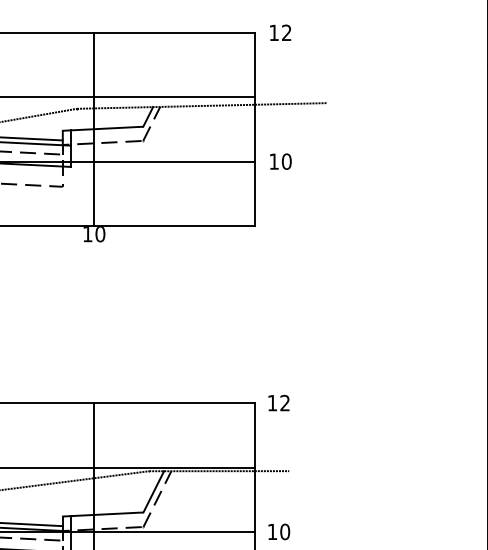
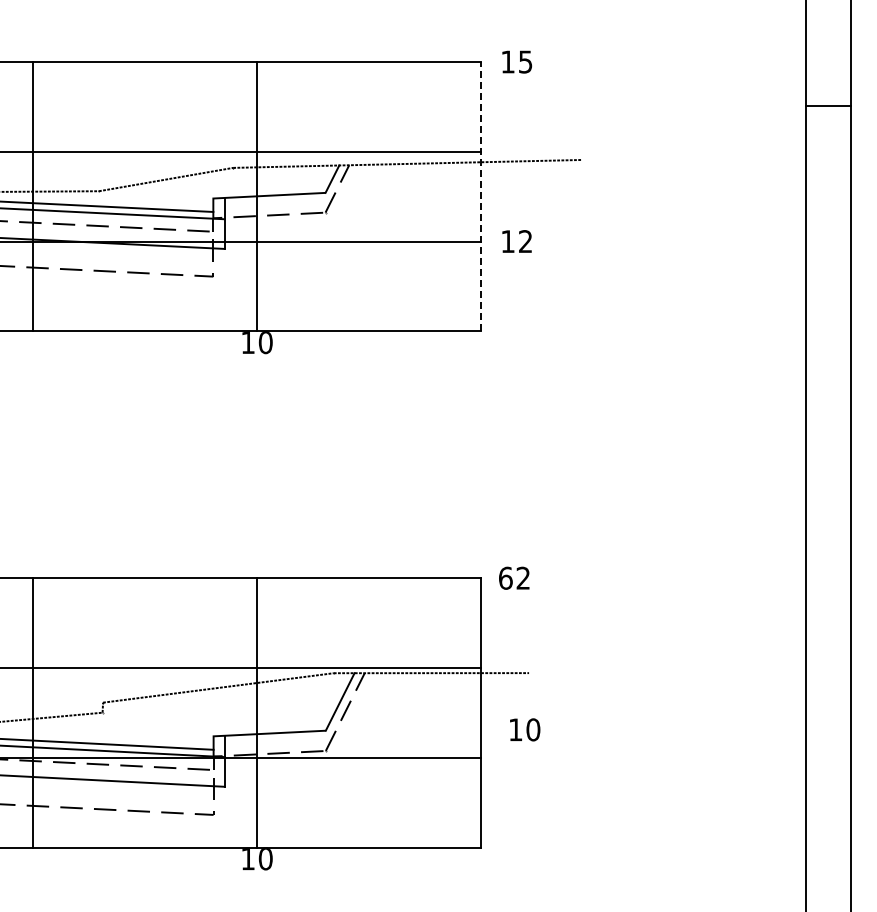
text: (286, 32) -> (525, 61), 12 -> 15
line: (255, 129) -> (481, 196), solid -> dashed
text: (286, 161) -> (525, 241), 10 -> 12
text: (272, 402) -> (505, 577), 12 -> 62
text: (279, 531) -> (525, 729), moved

